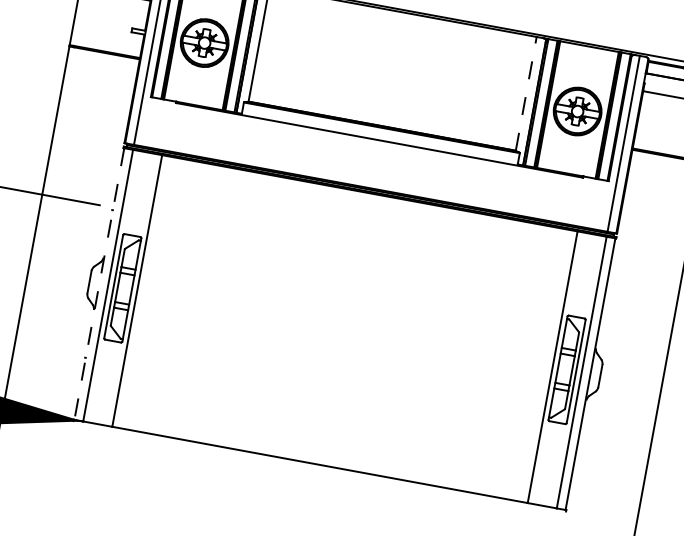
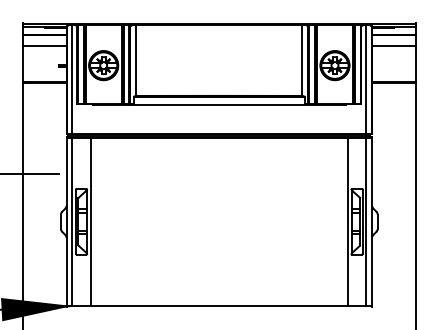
line: (526, 93) -> (302, 60), dashed -> solid
line: (99, 285) -> (67, 222), dashed -> solid

